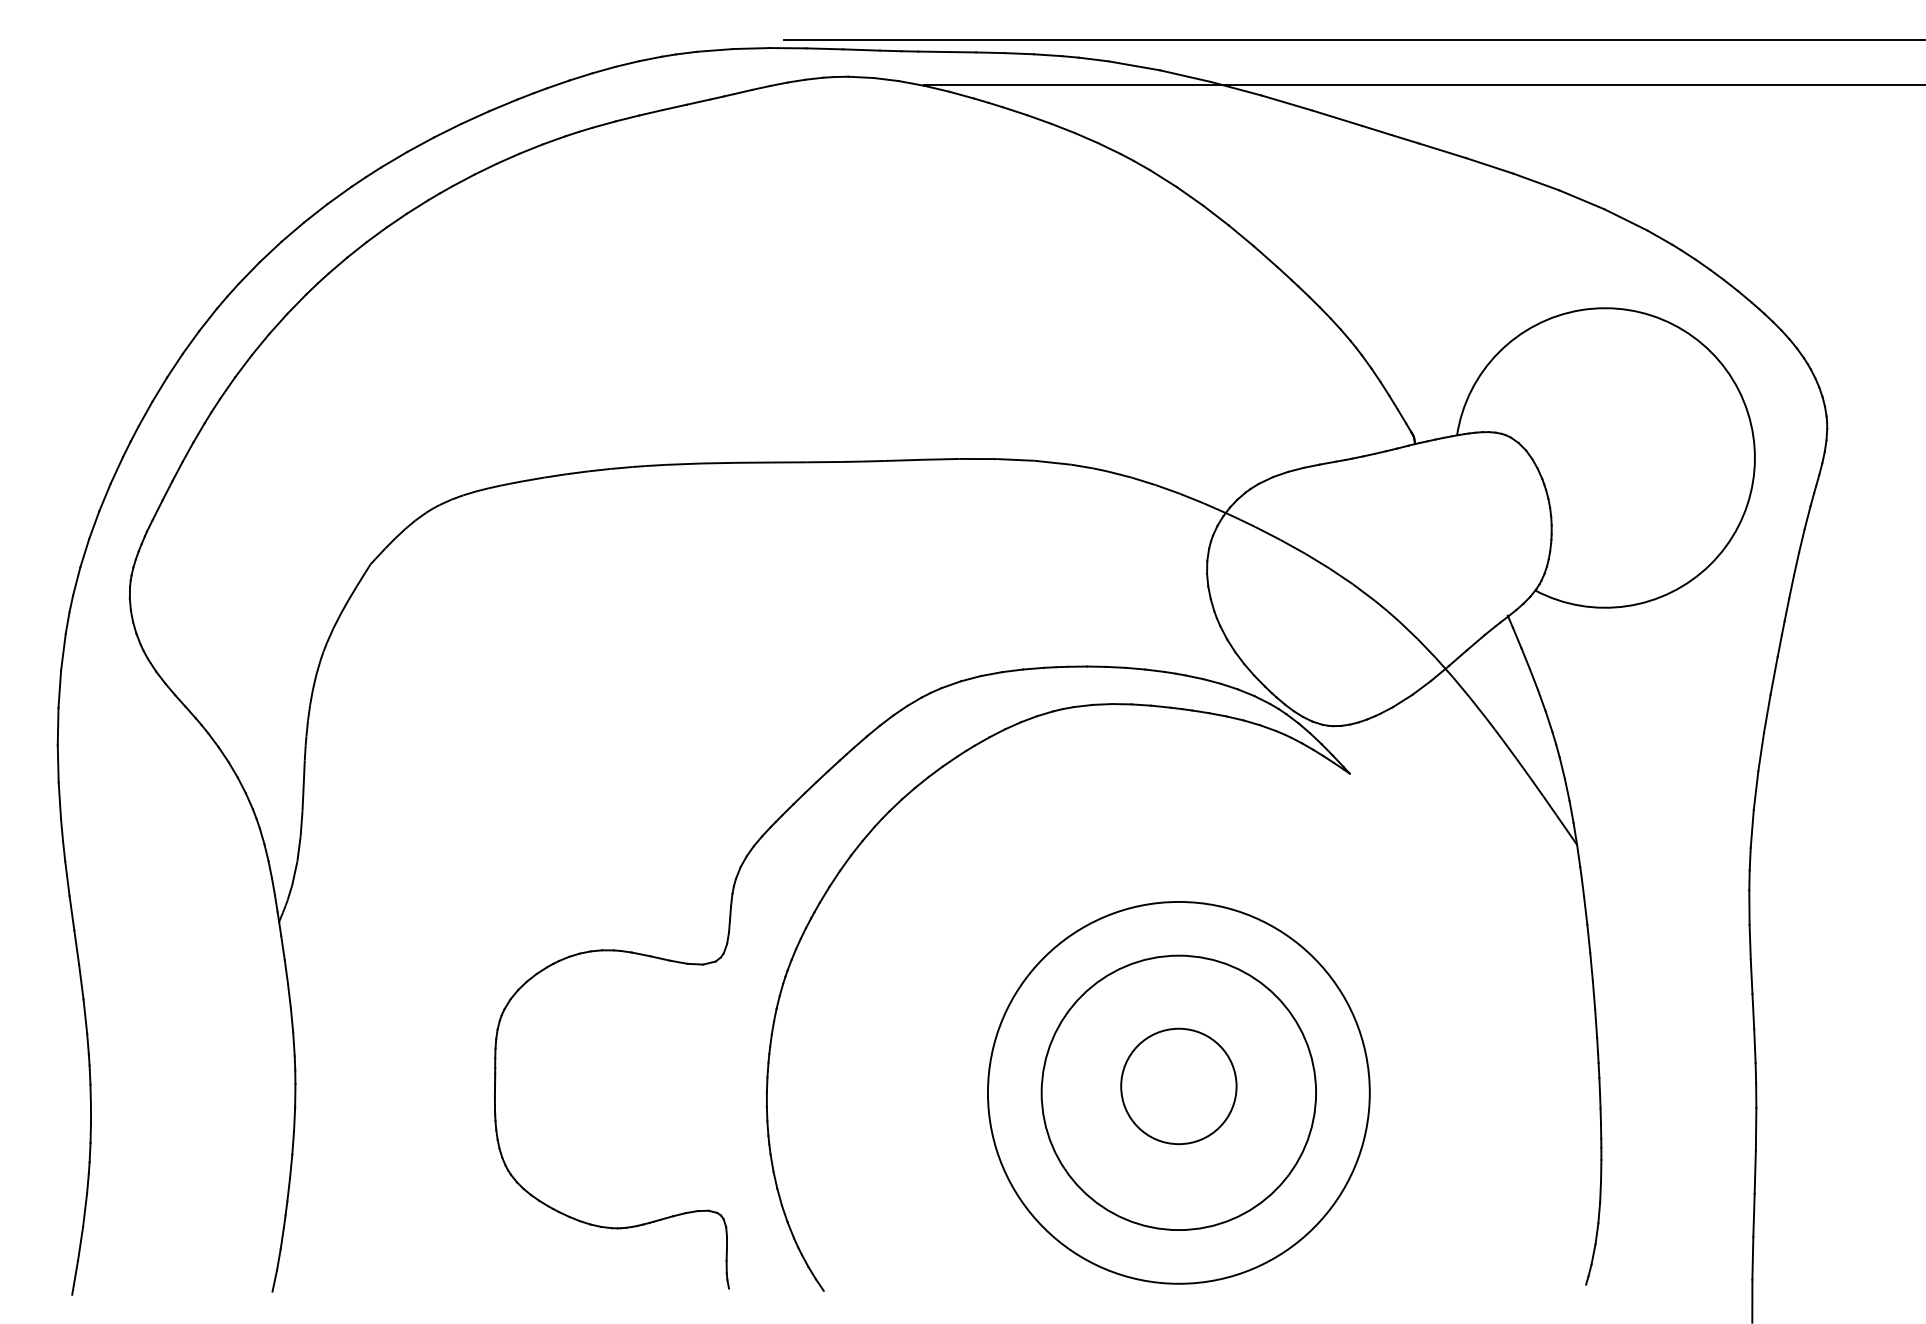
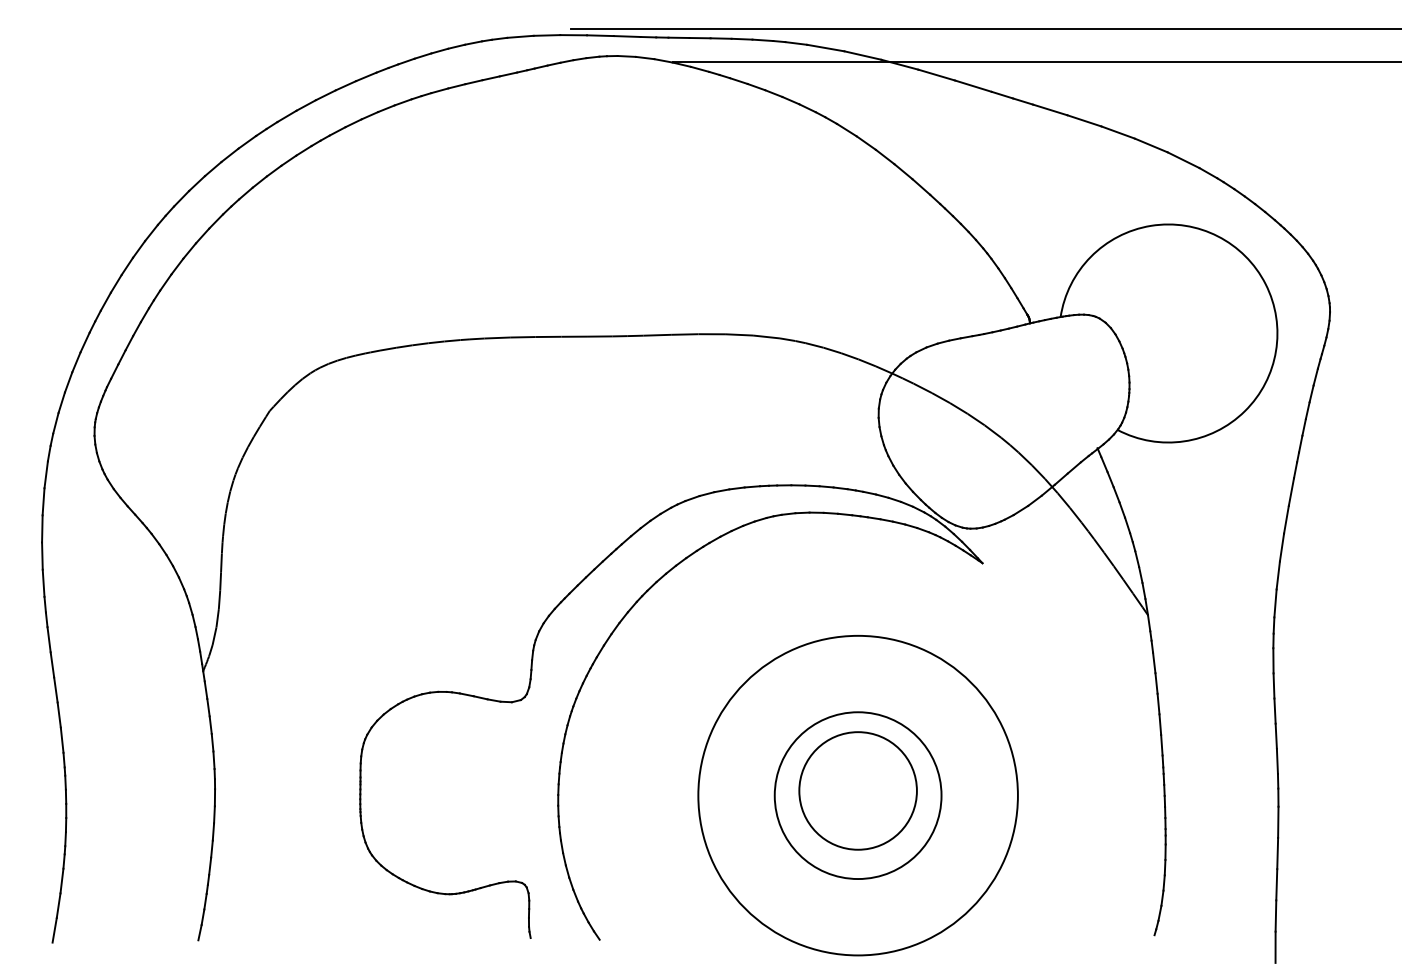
circle: (1178, 1086) -> (857, 790), size x1.4
circle: (1178, 1092) -> (857, 795), size x0.6
circle: (1178, 1092) -> (857, 795), size x1.6

